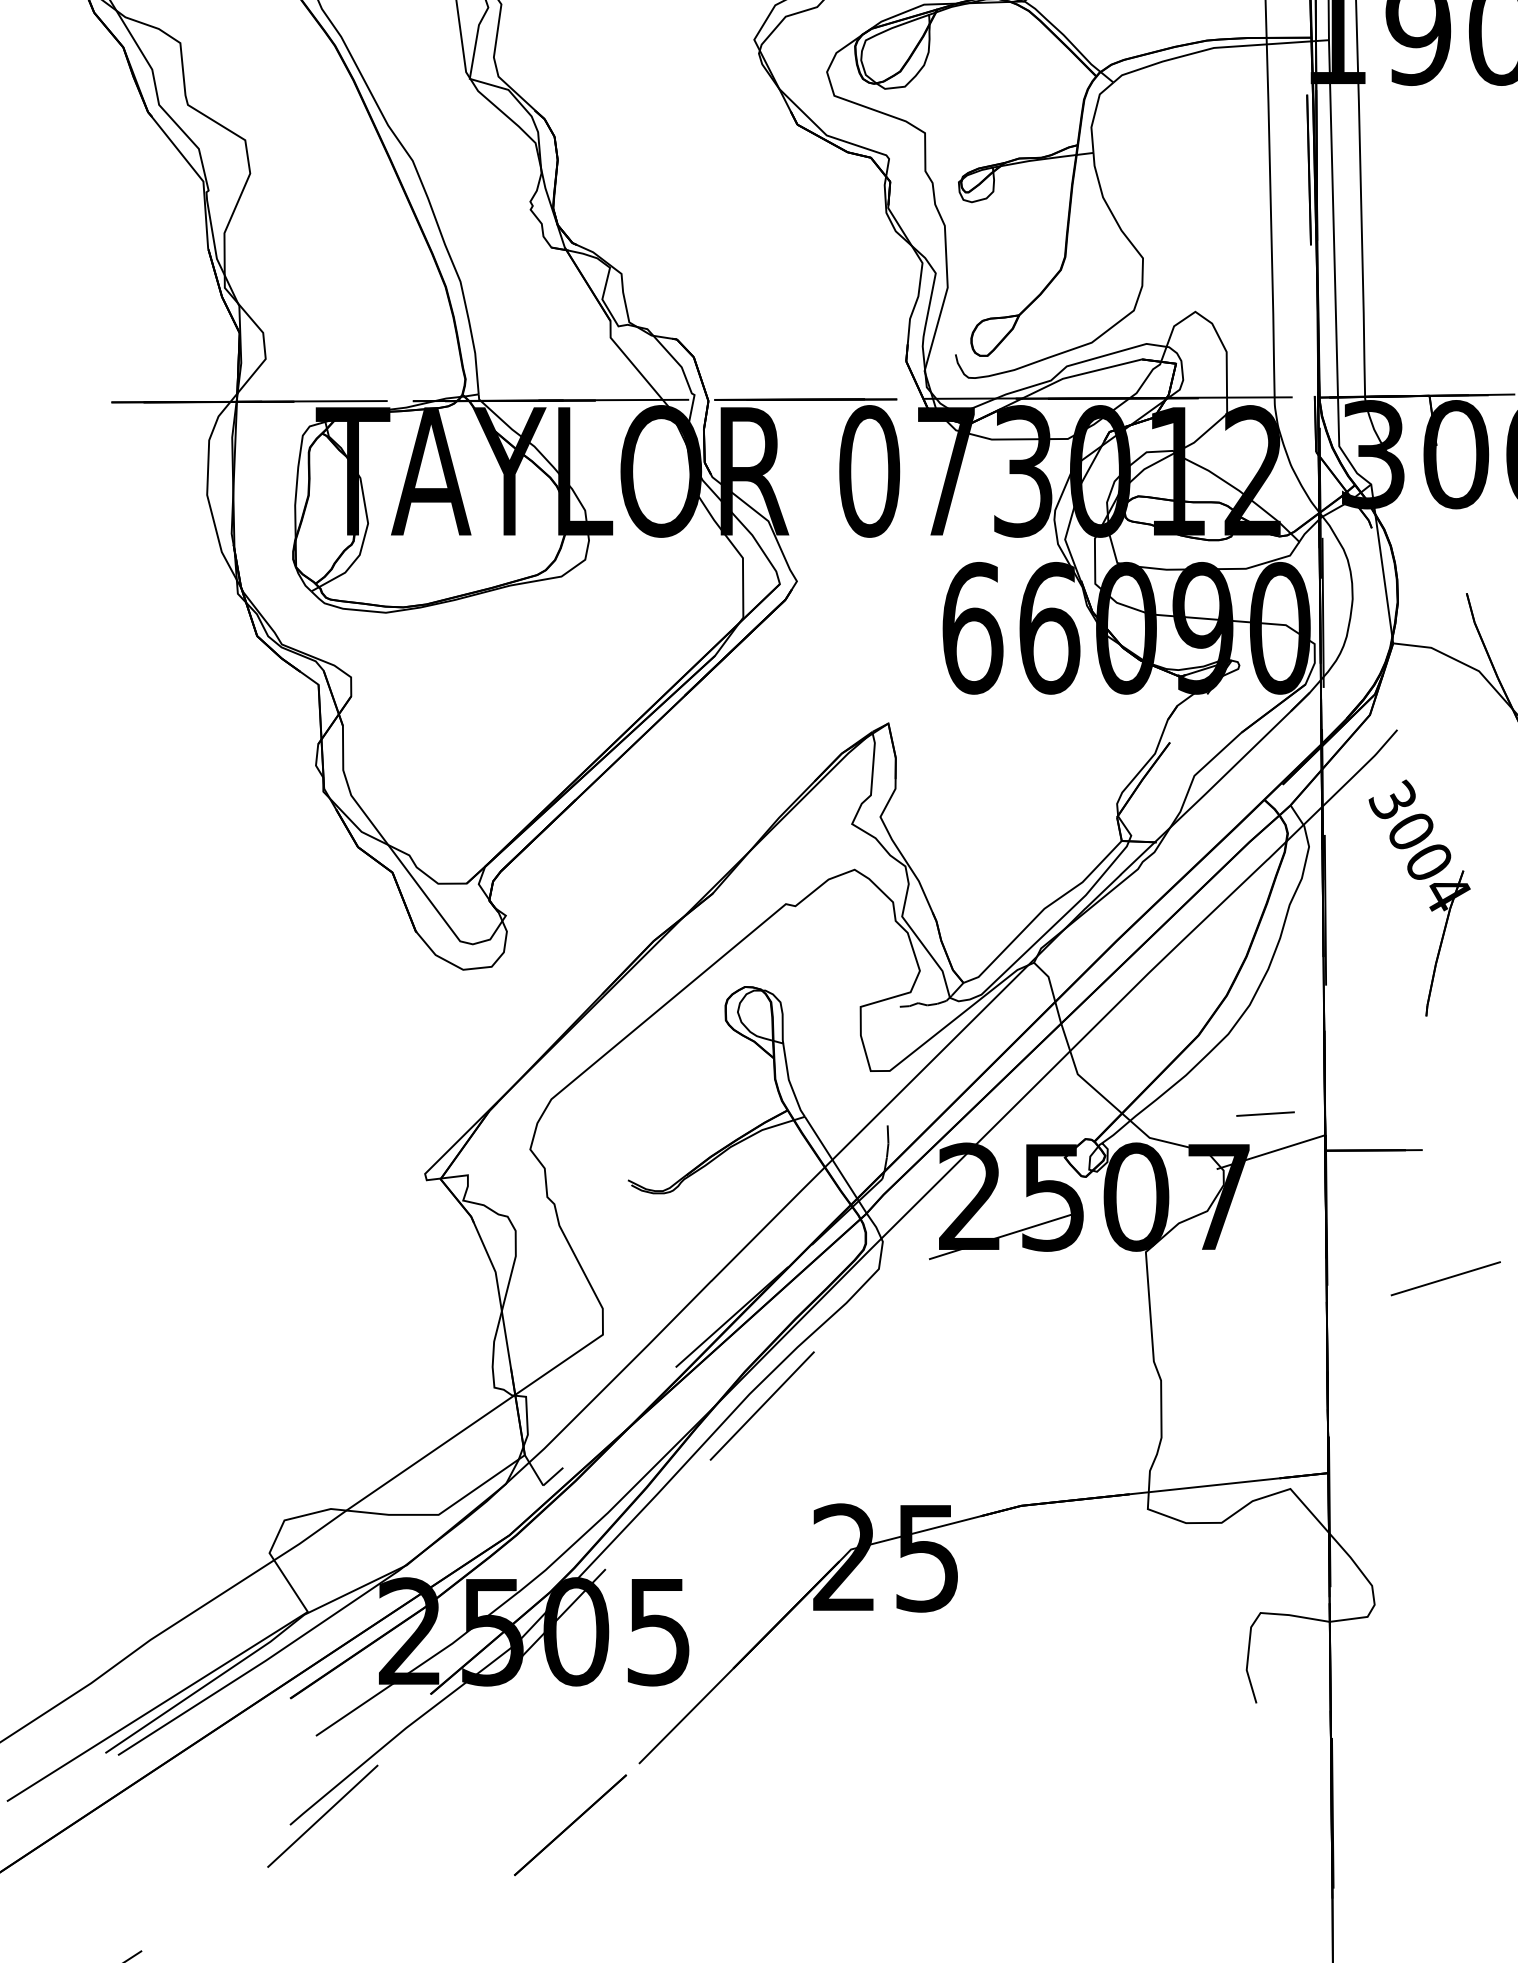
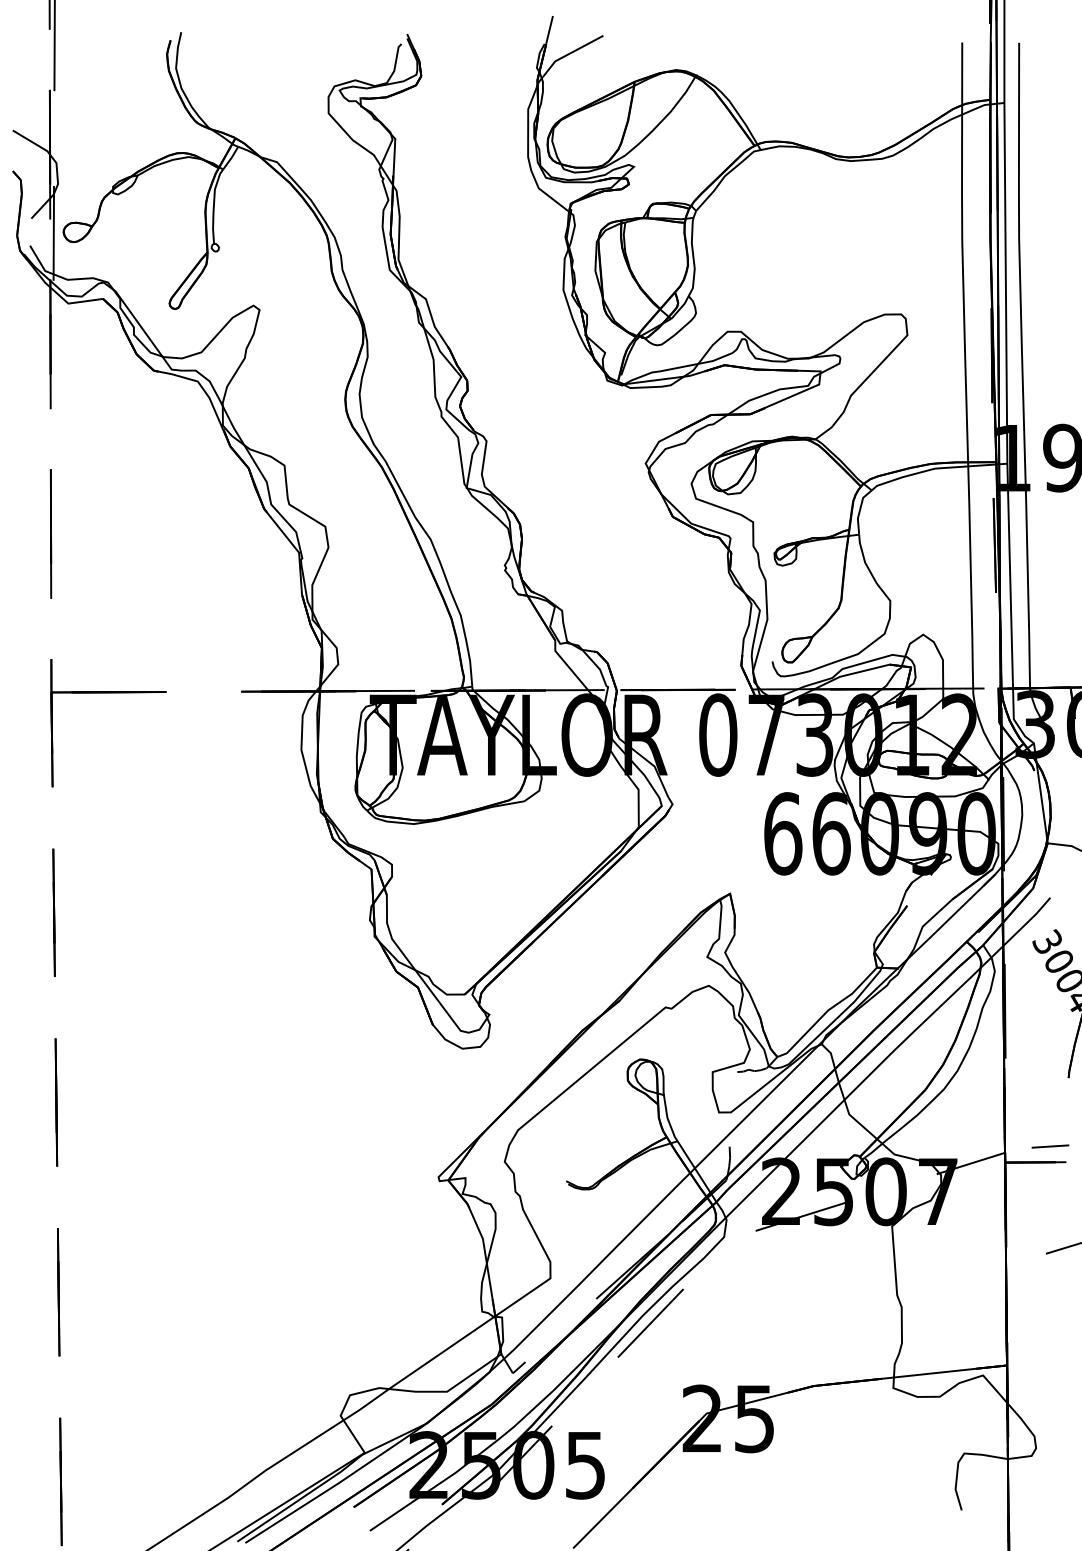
line: (1265, 1114) -> (1050, 1146), moved

